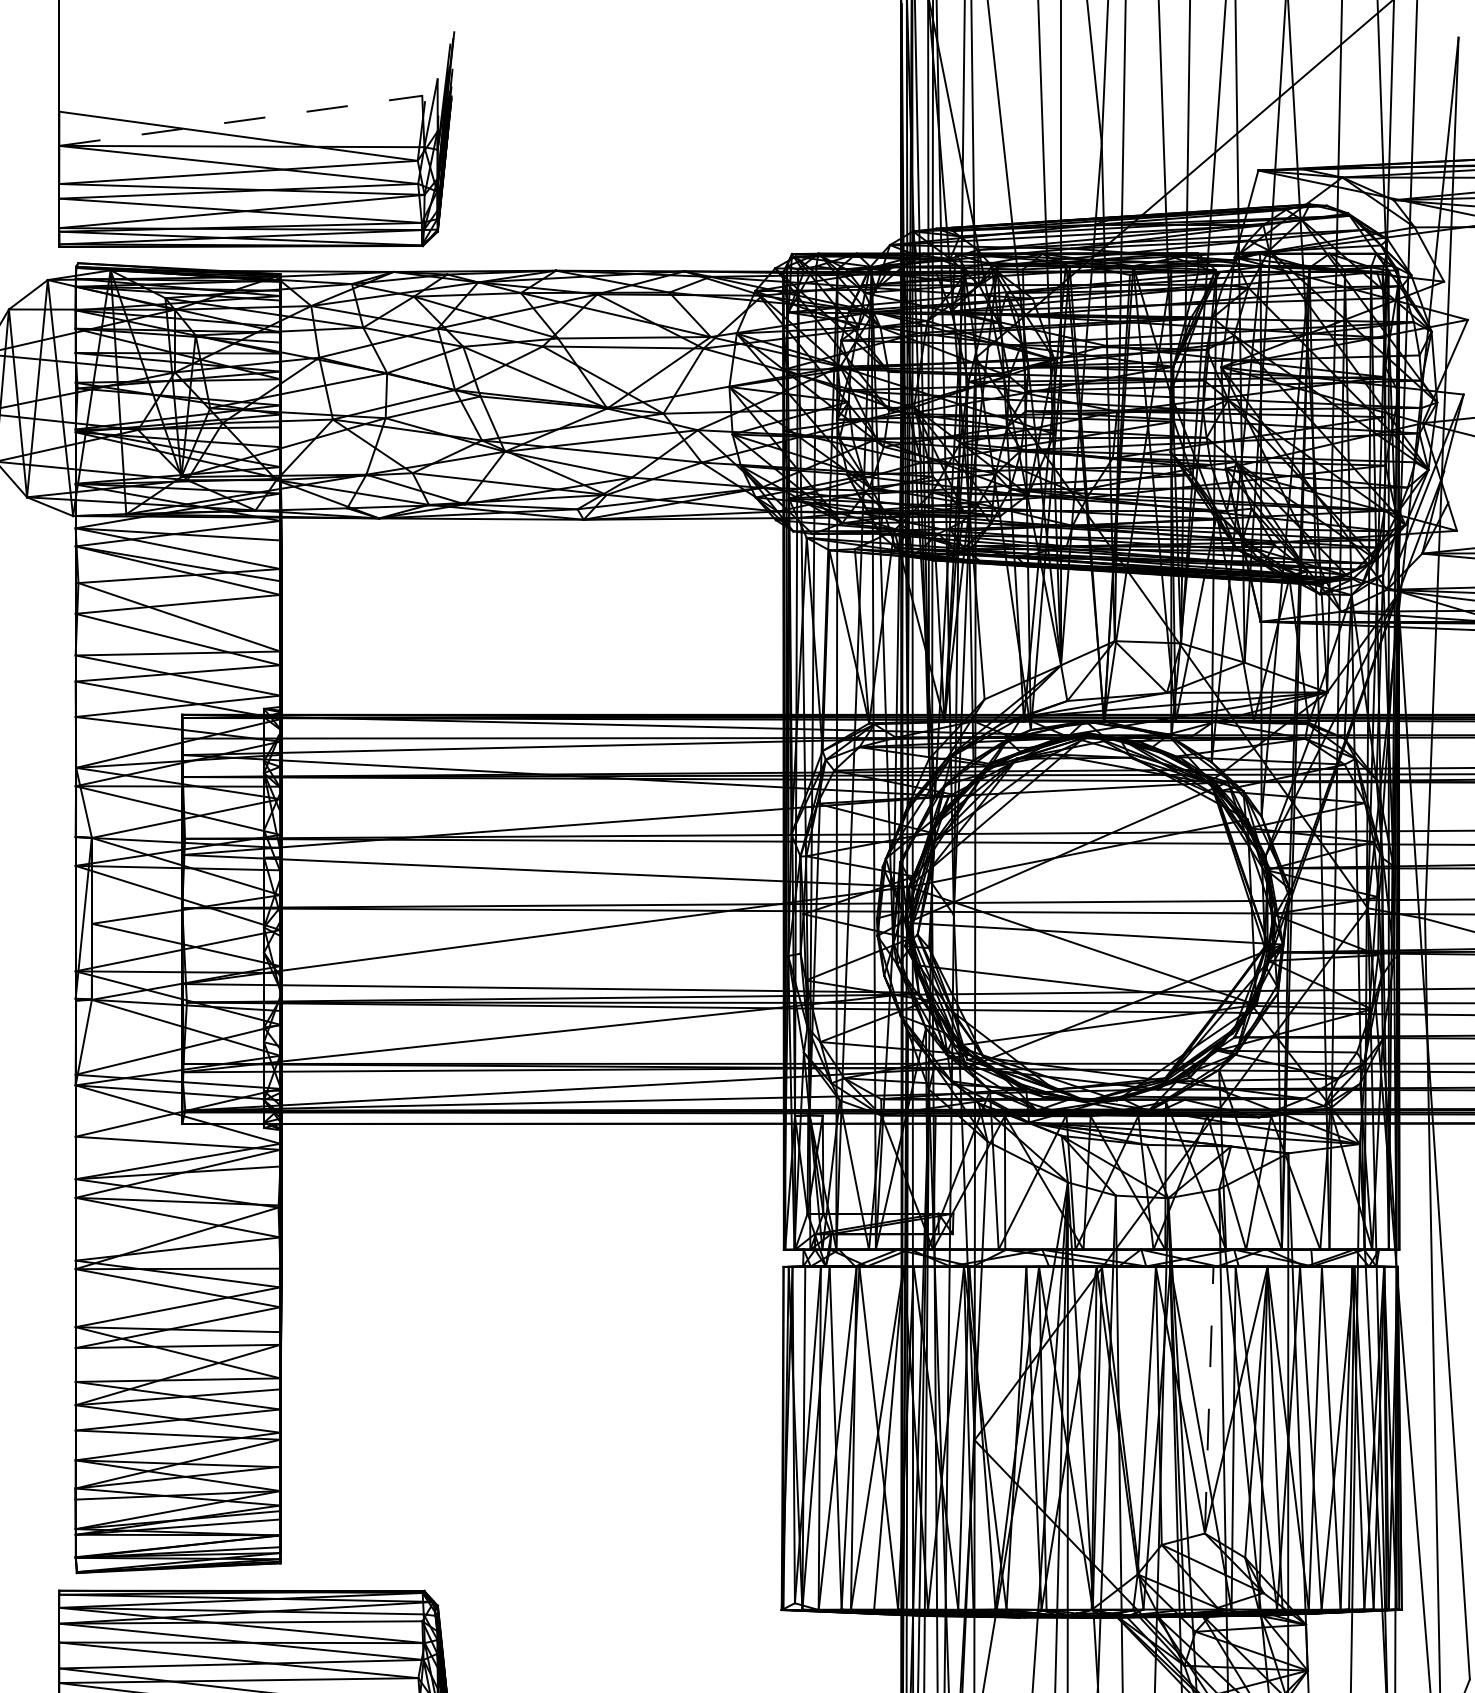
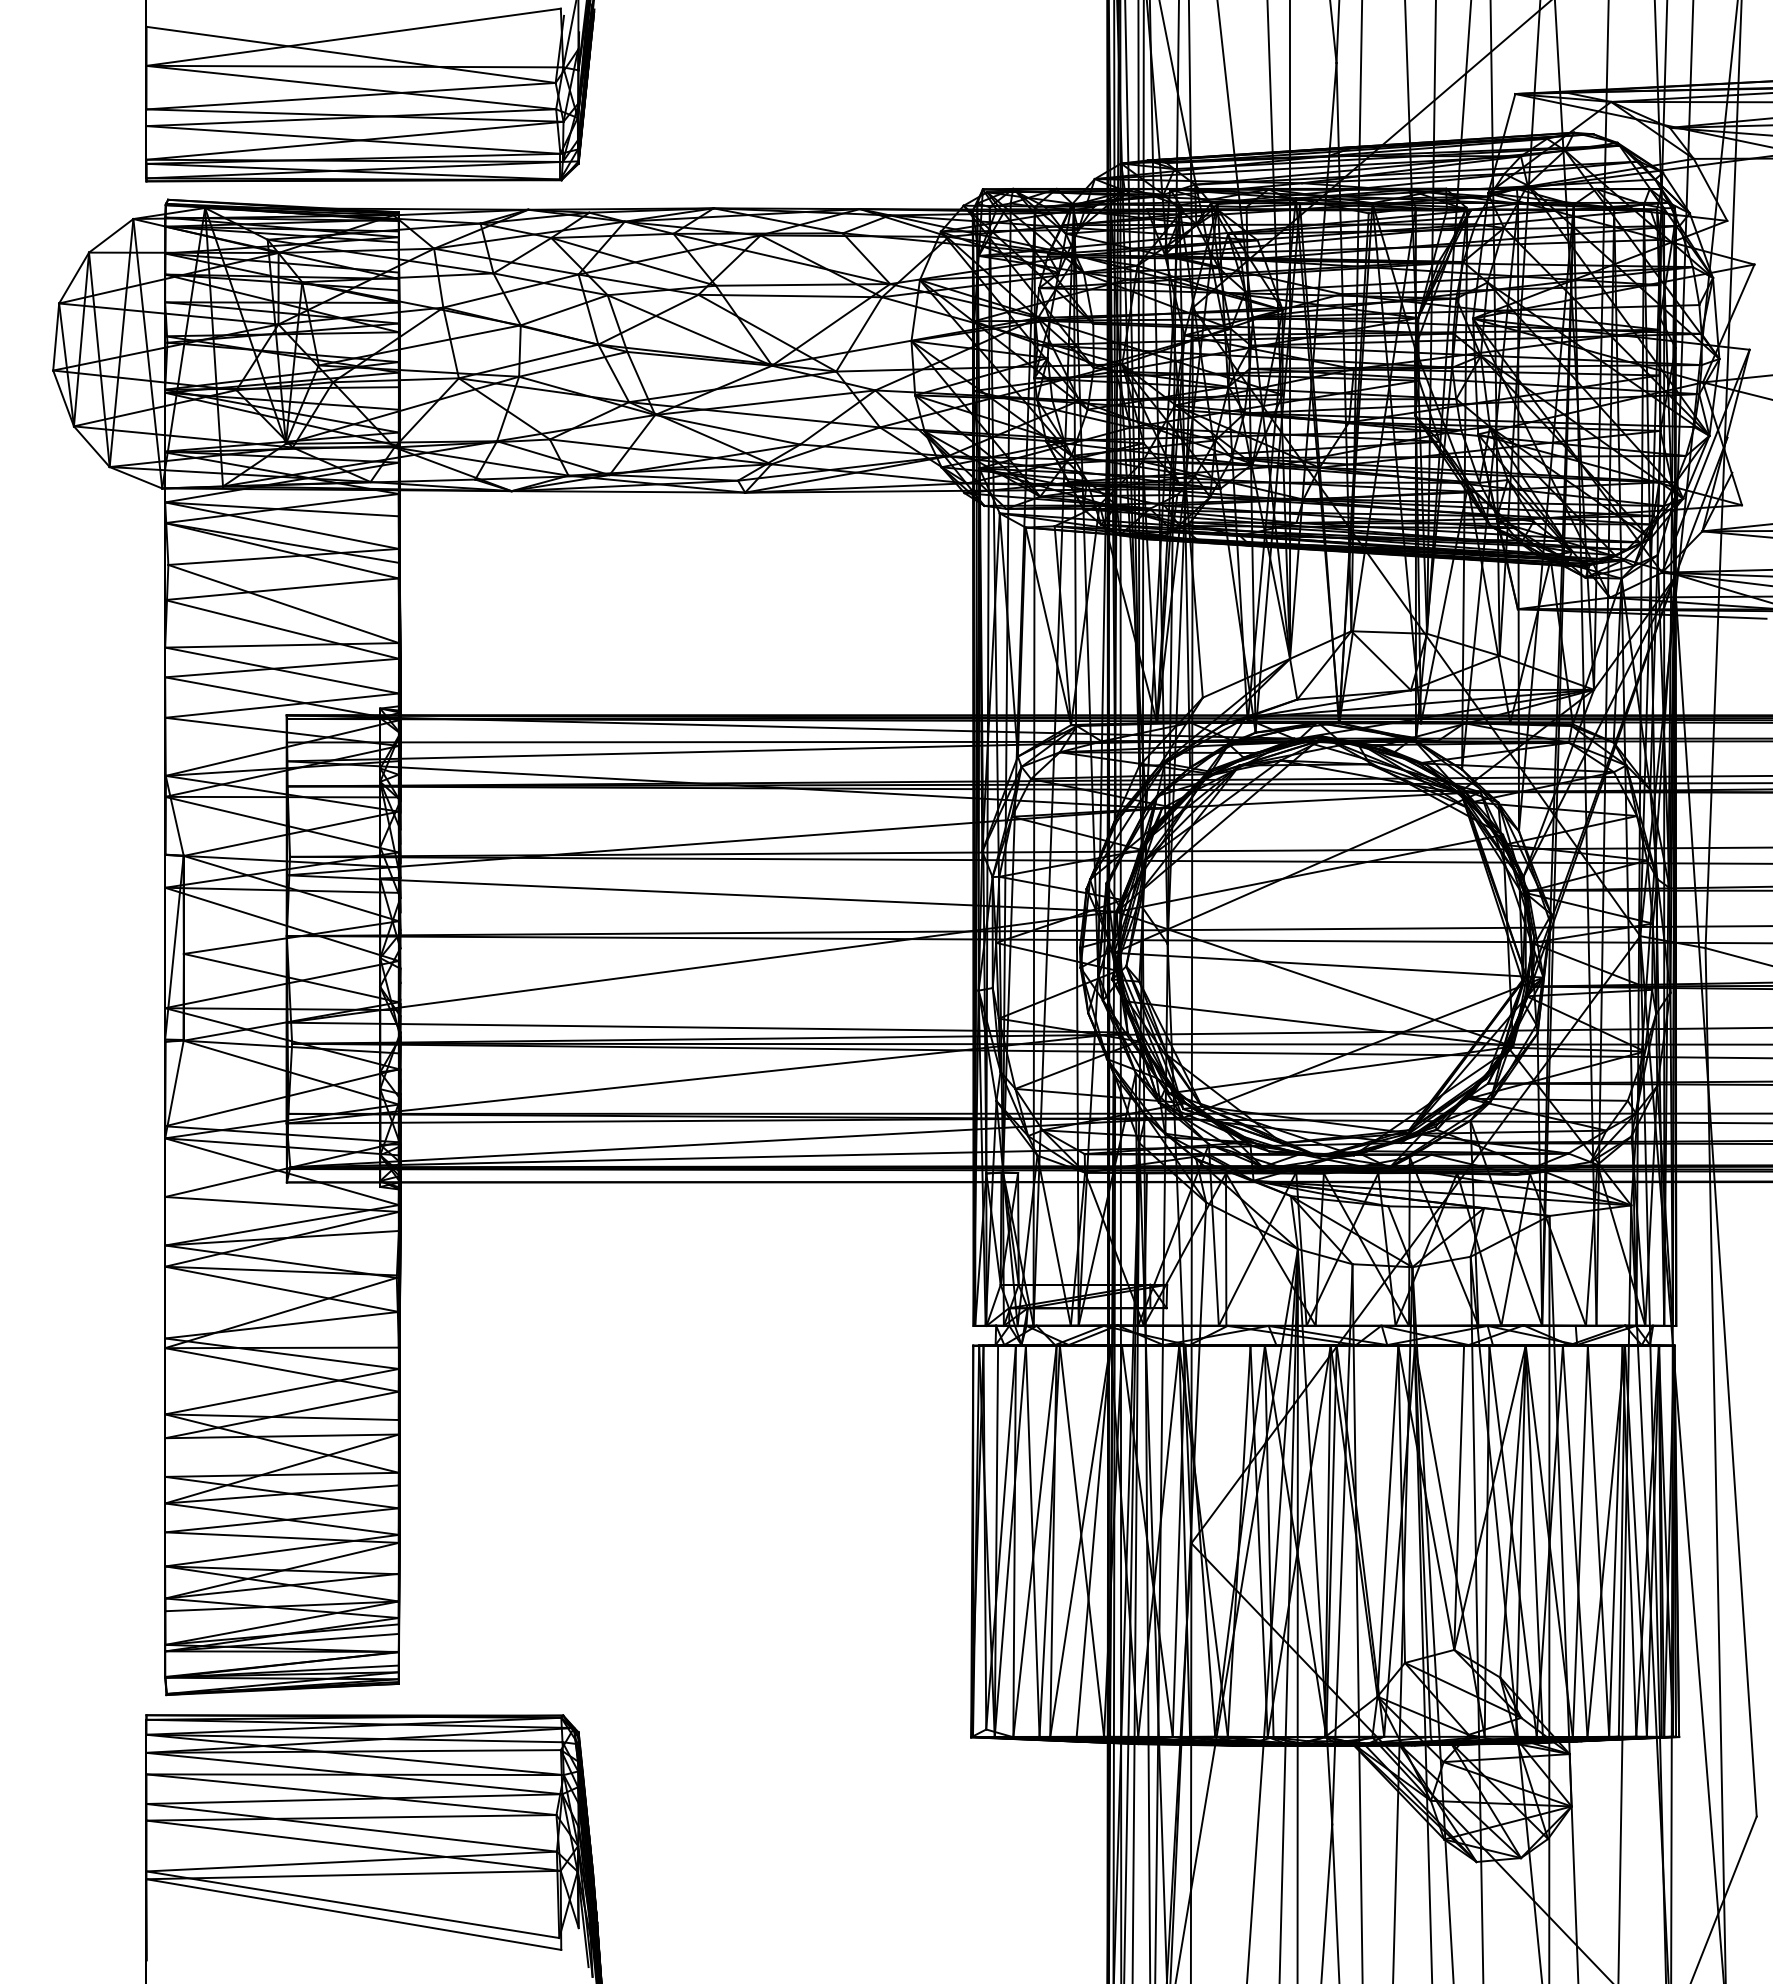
line: (241, 121) -> (354, 37), dashed -> solid
line: (1209, 1399) -> (1459, 1497), dashed -> solid

